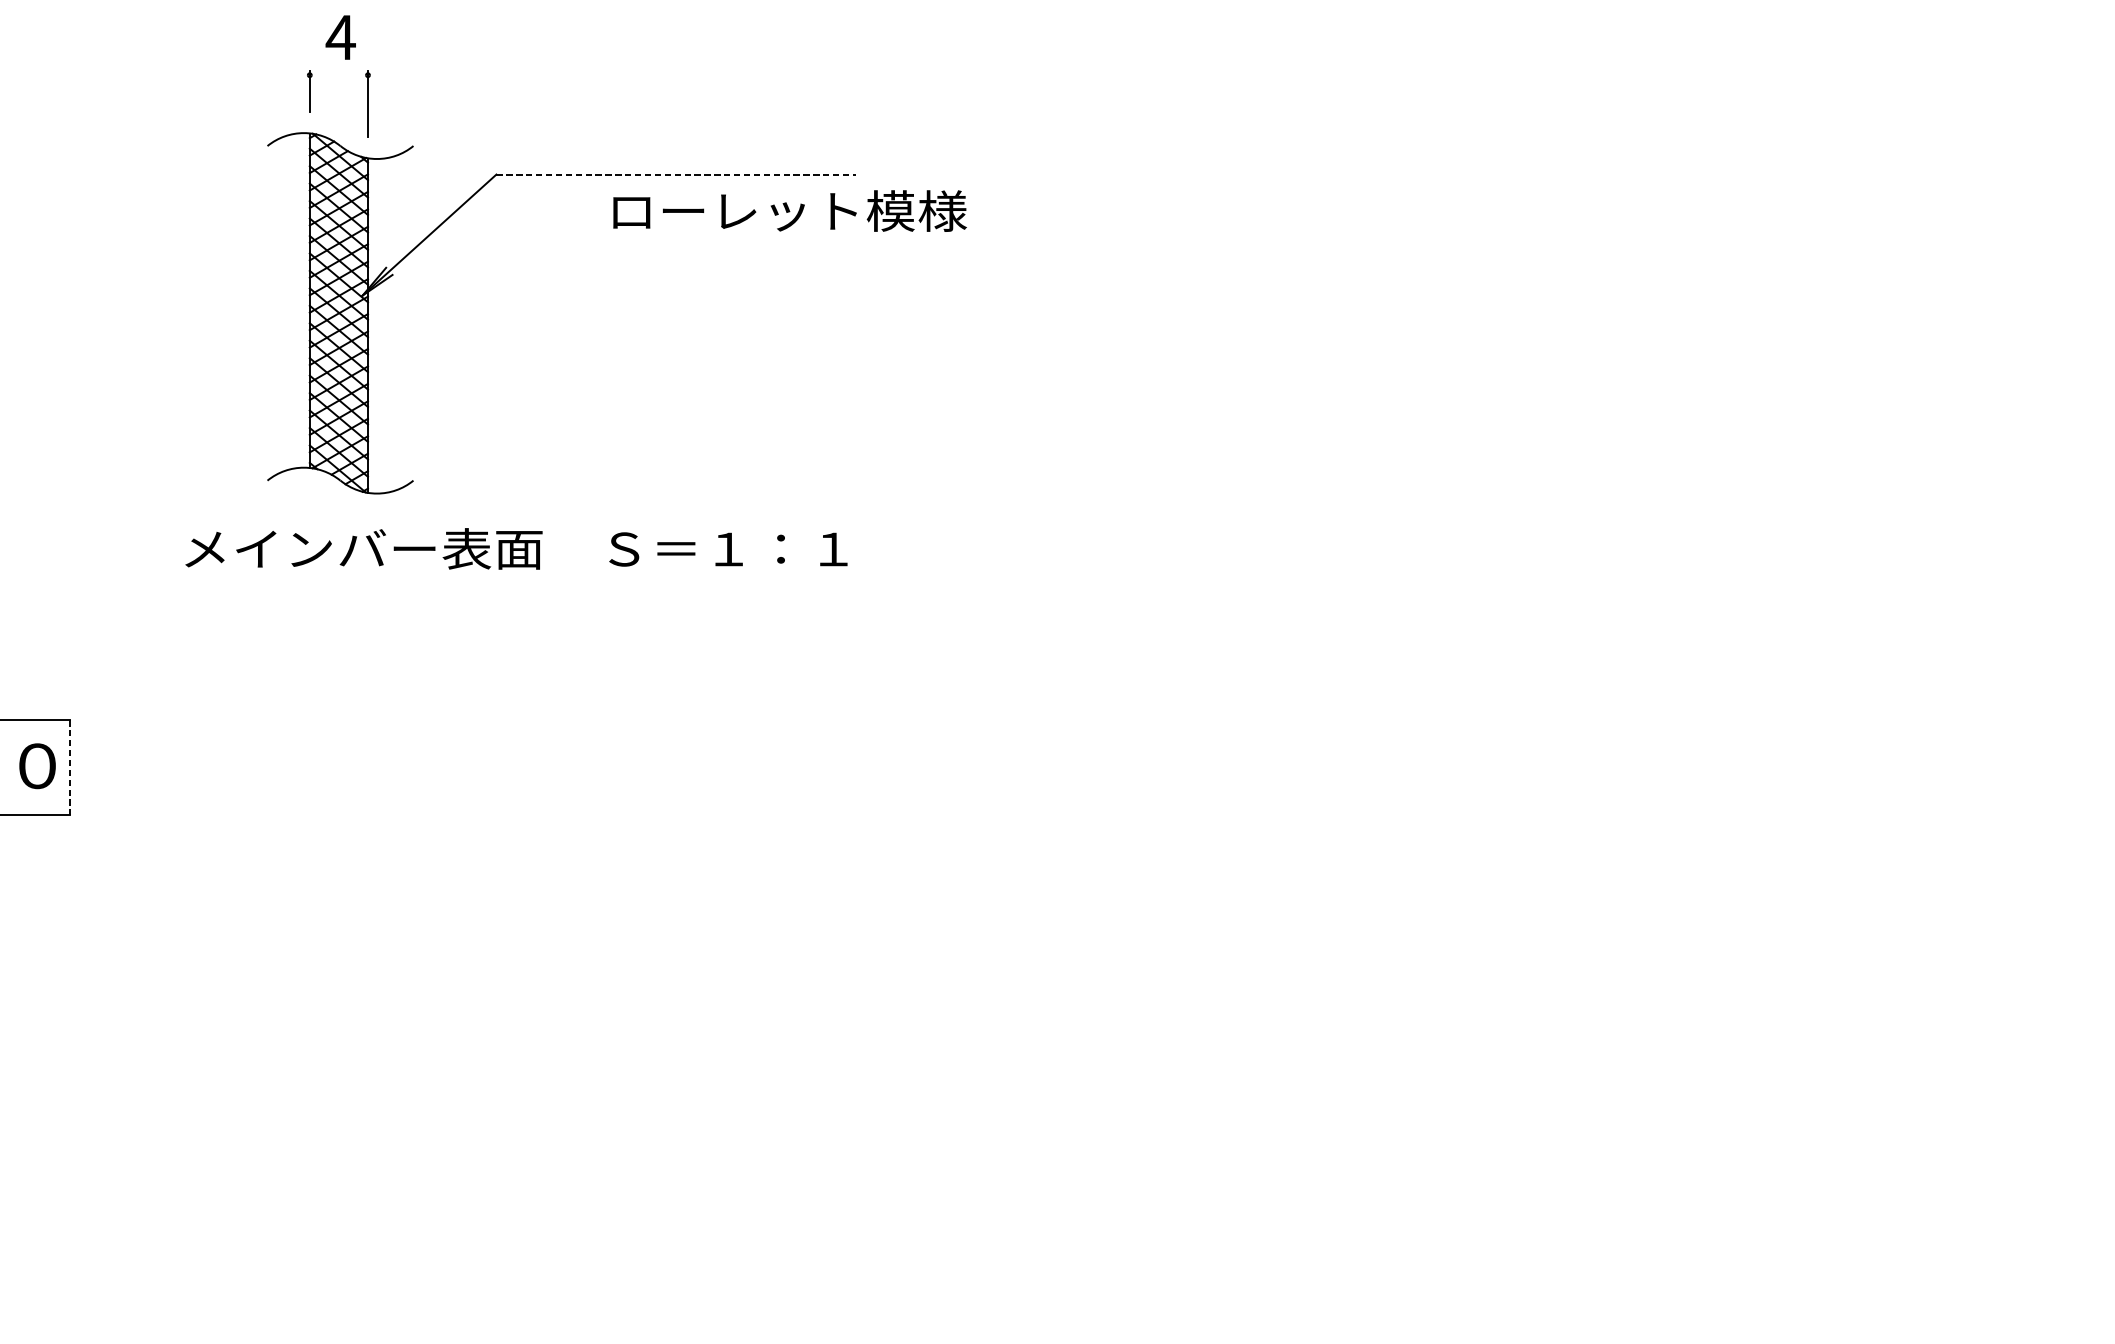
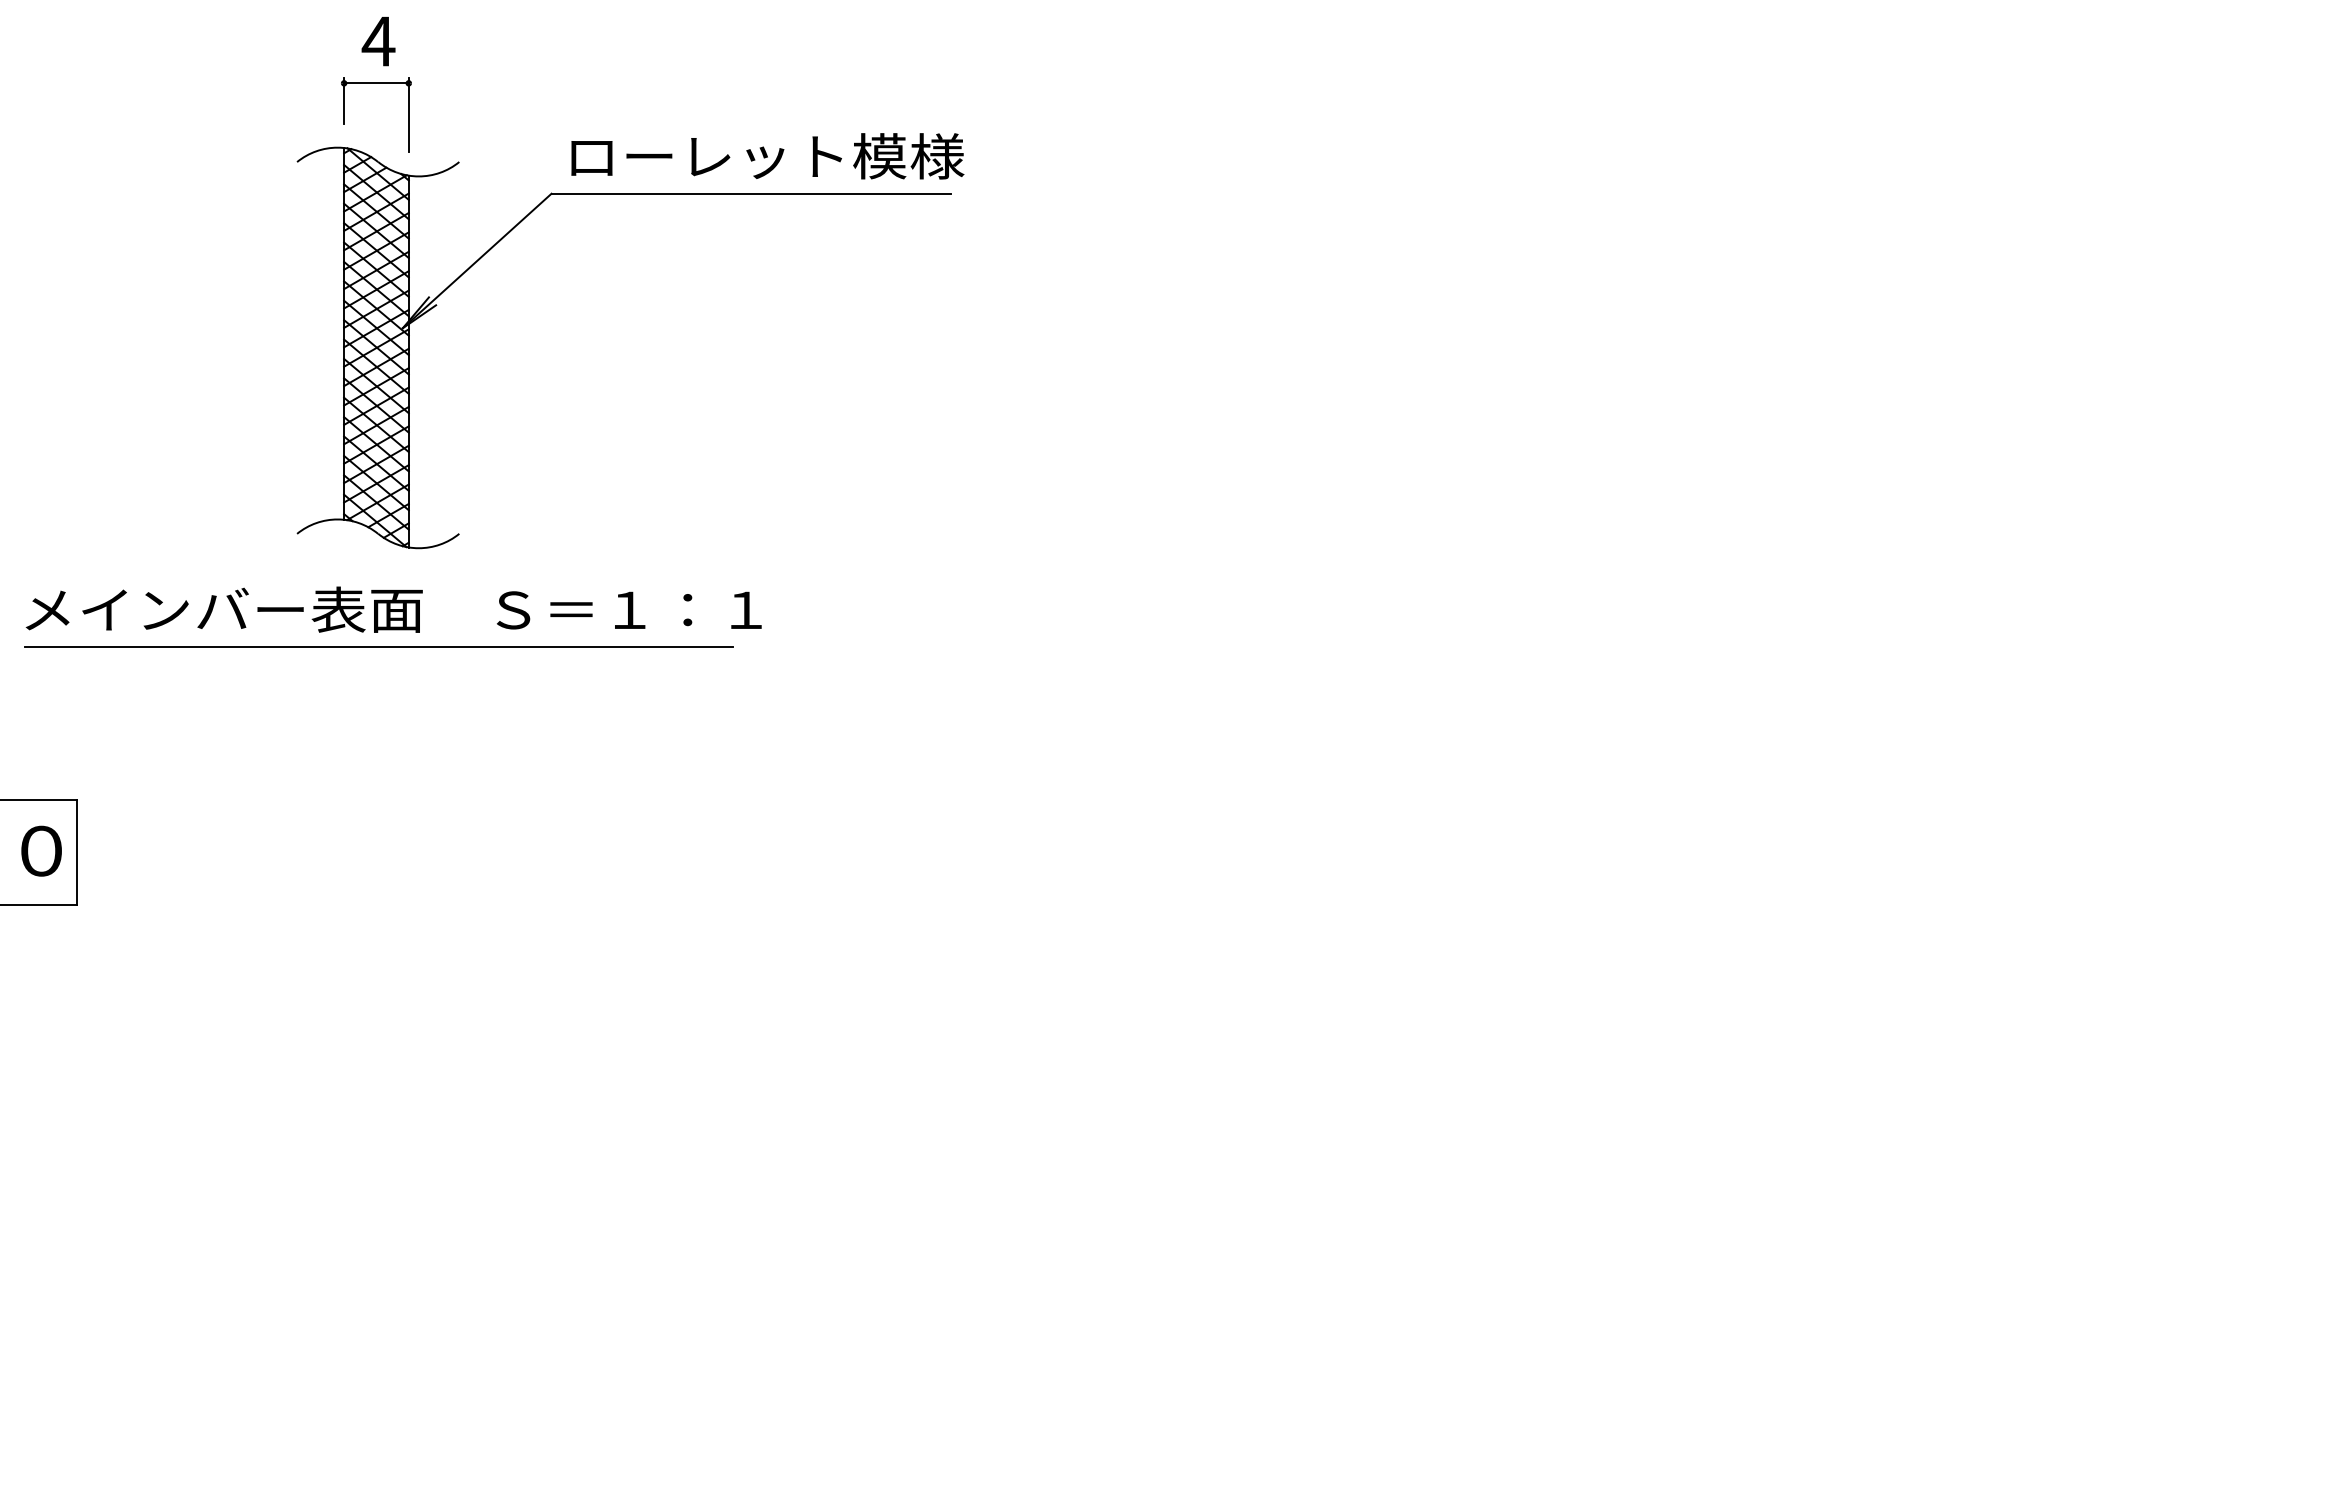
line: (338, 75) -> (376, 83), added
line: (676, 174) -> (751, 193), dashed -> solid
text: (789, 211) -> (767, 156), moved
text: (516, 548) -> (393, 609), moved
line: (340, 582) -> (378, 646), added
line: (69, 767) -> (77, 852), dashed -> solid

